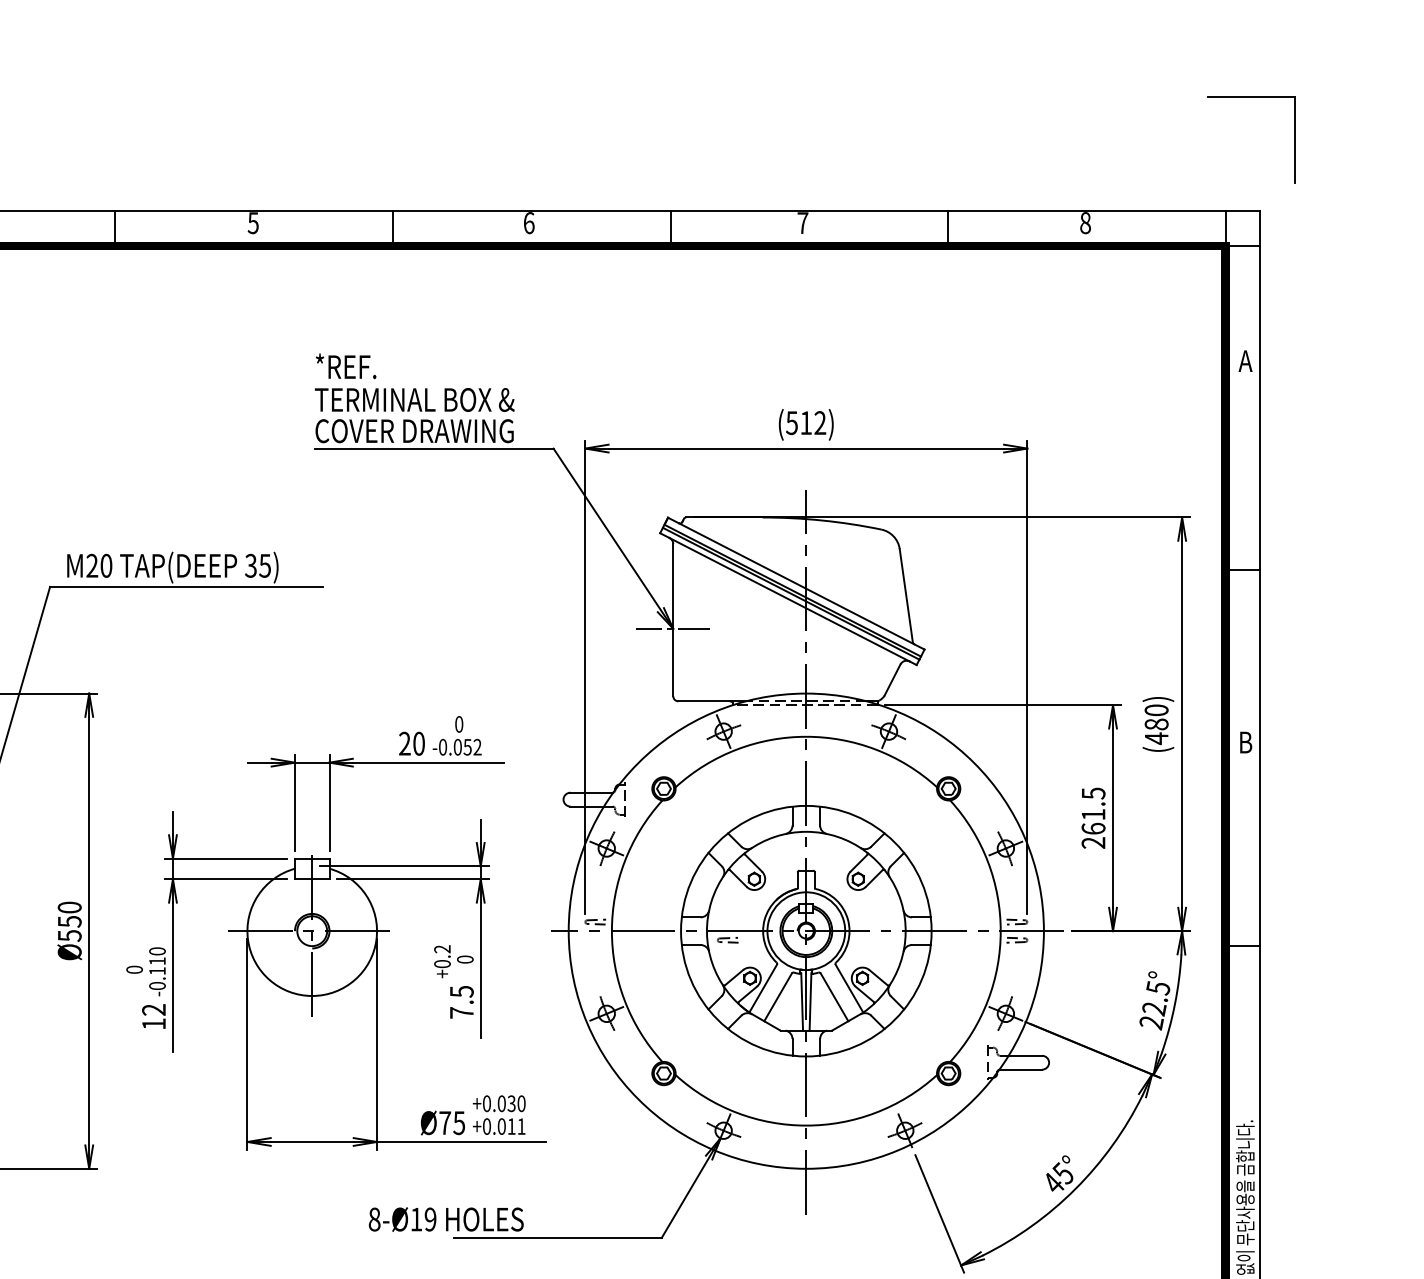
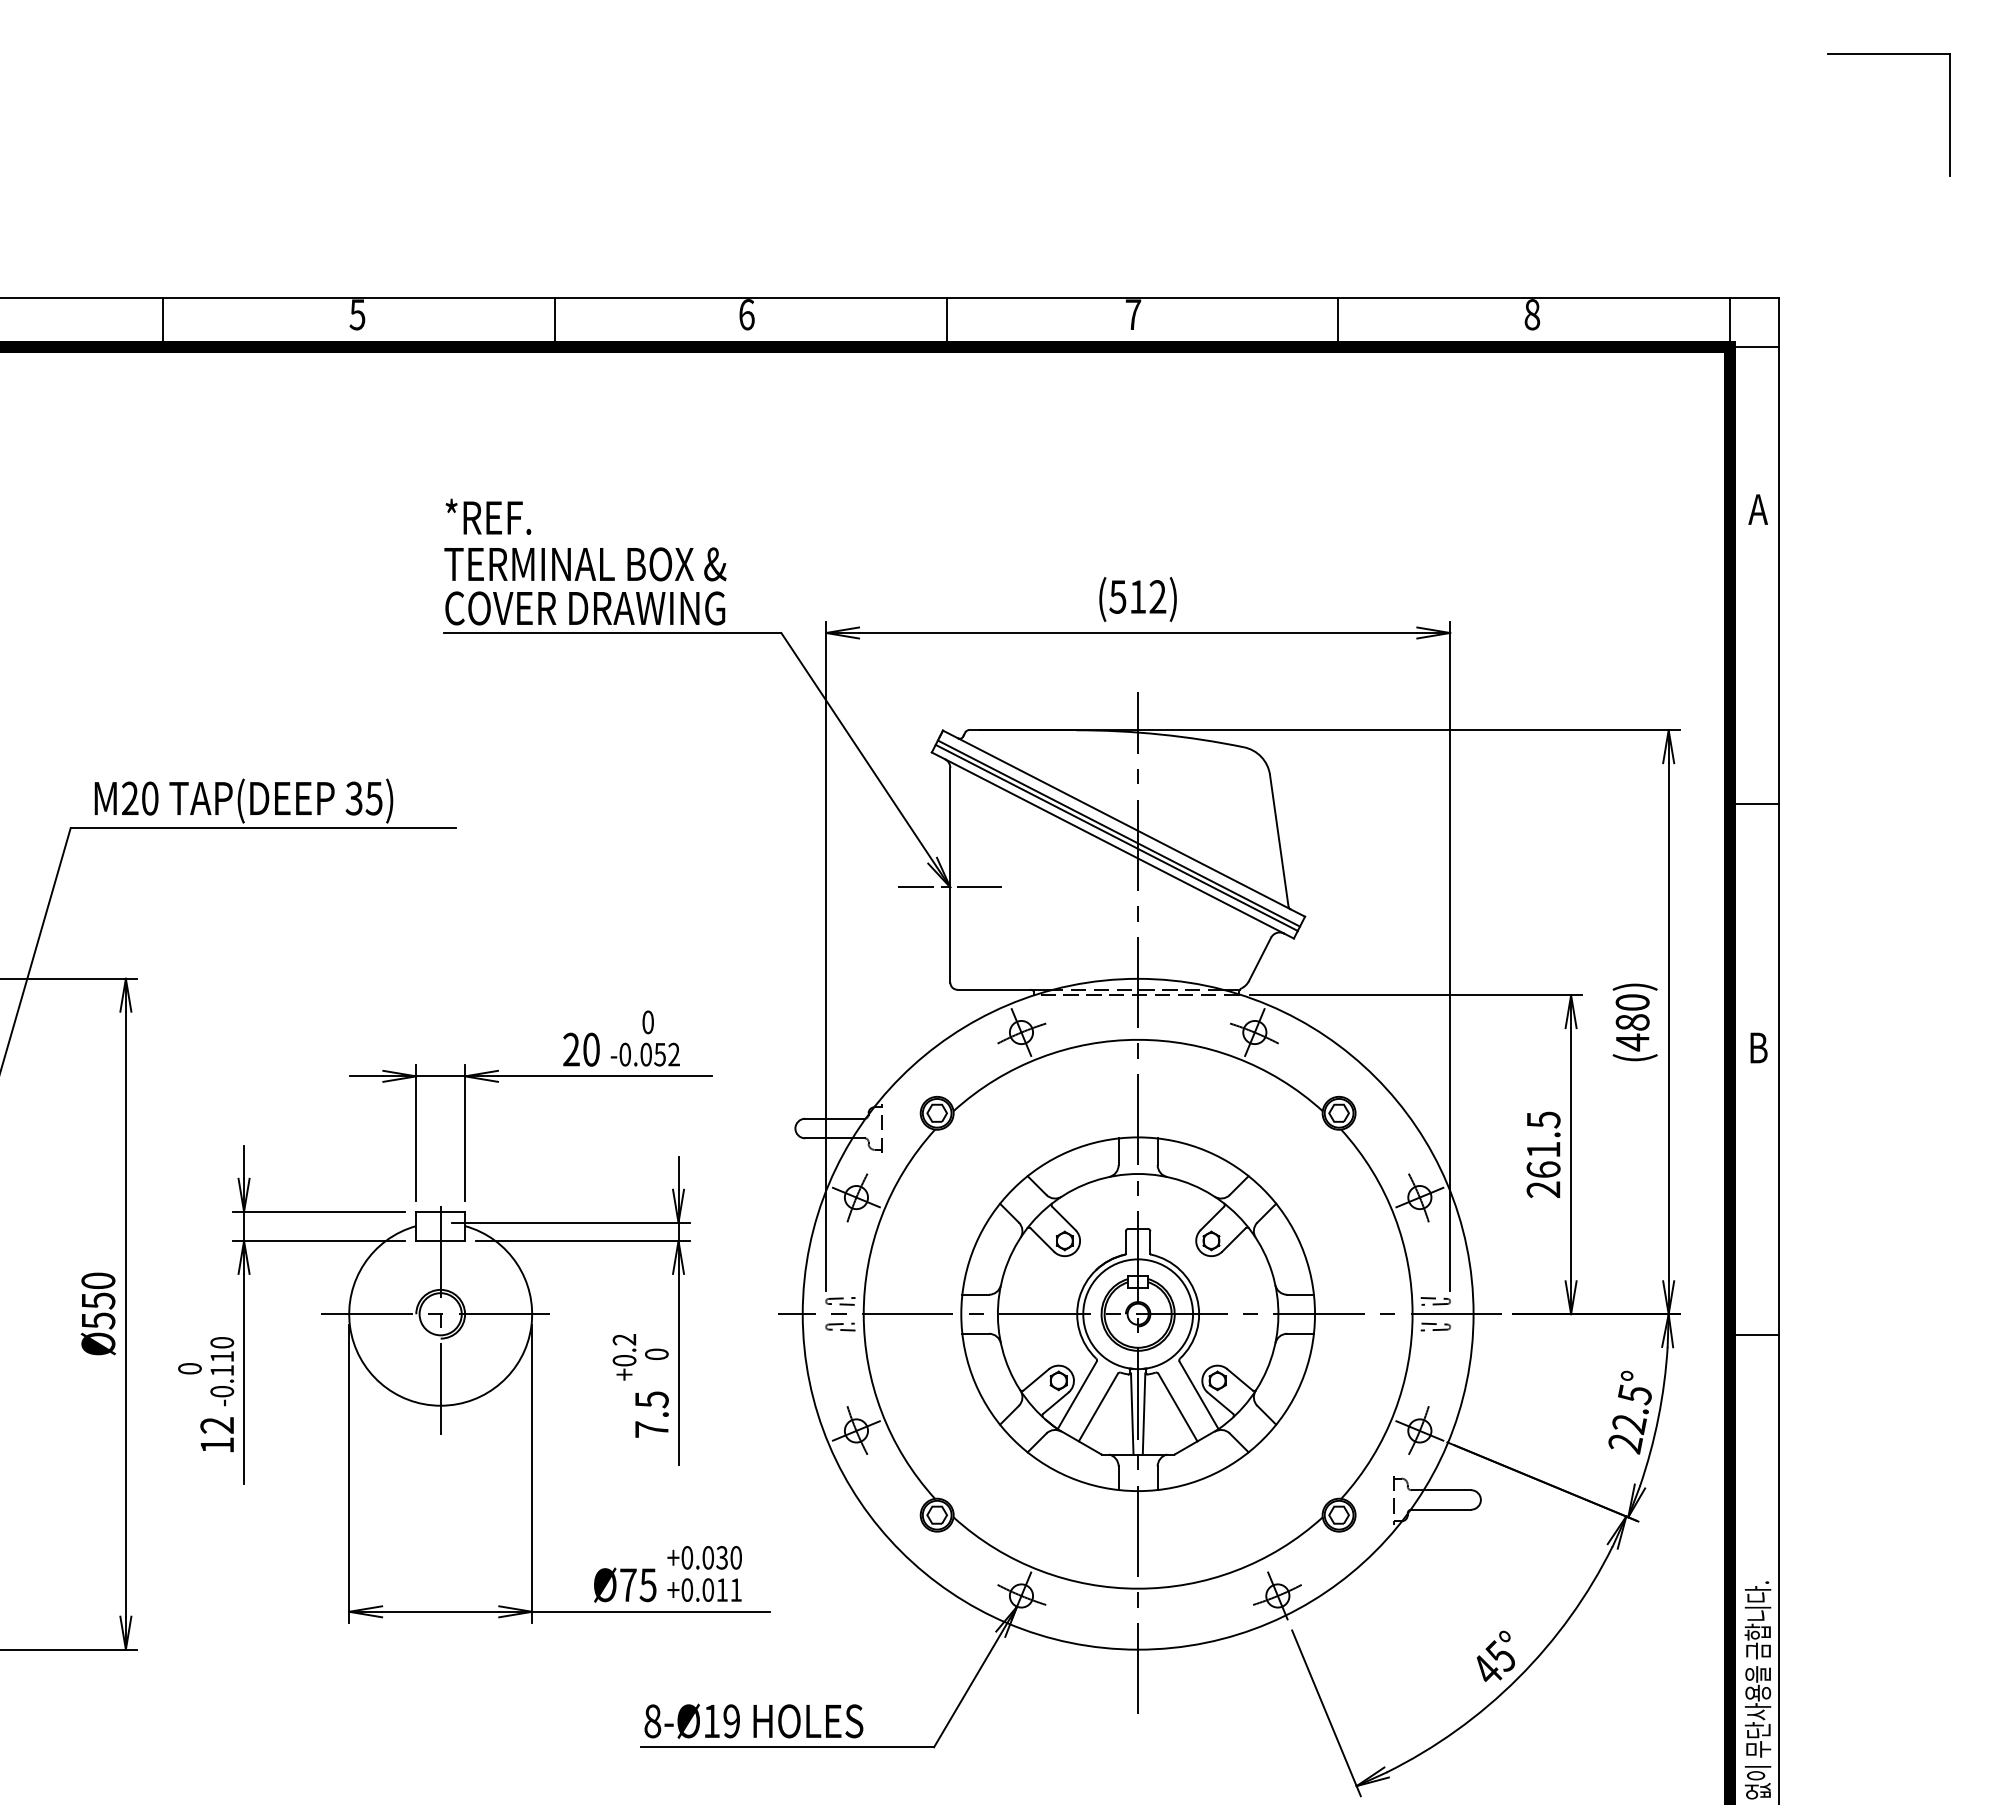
part: (1251, 96) -> (1888, 54), moved
part: (727, 939) -> (840, 1326), moved
text: (445, 1218) -> (753, 1720), moved

